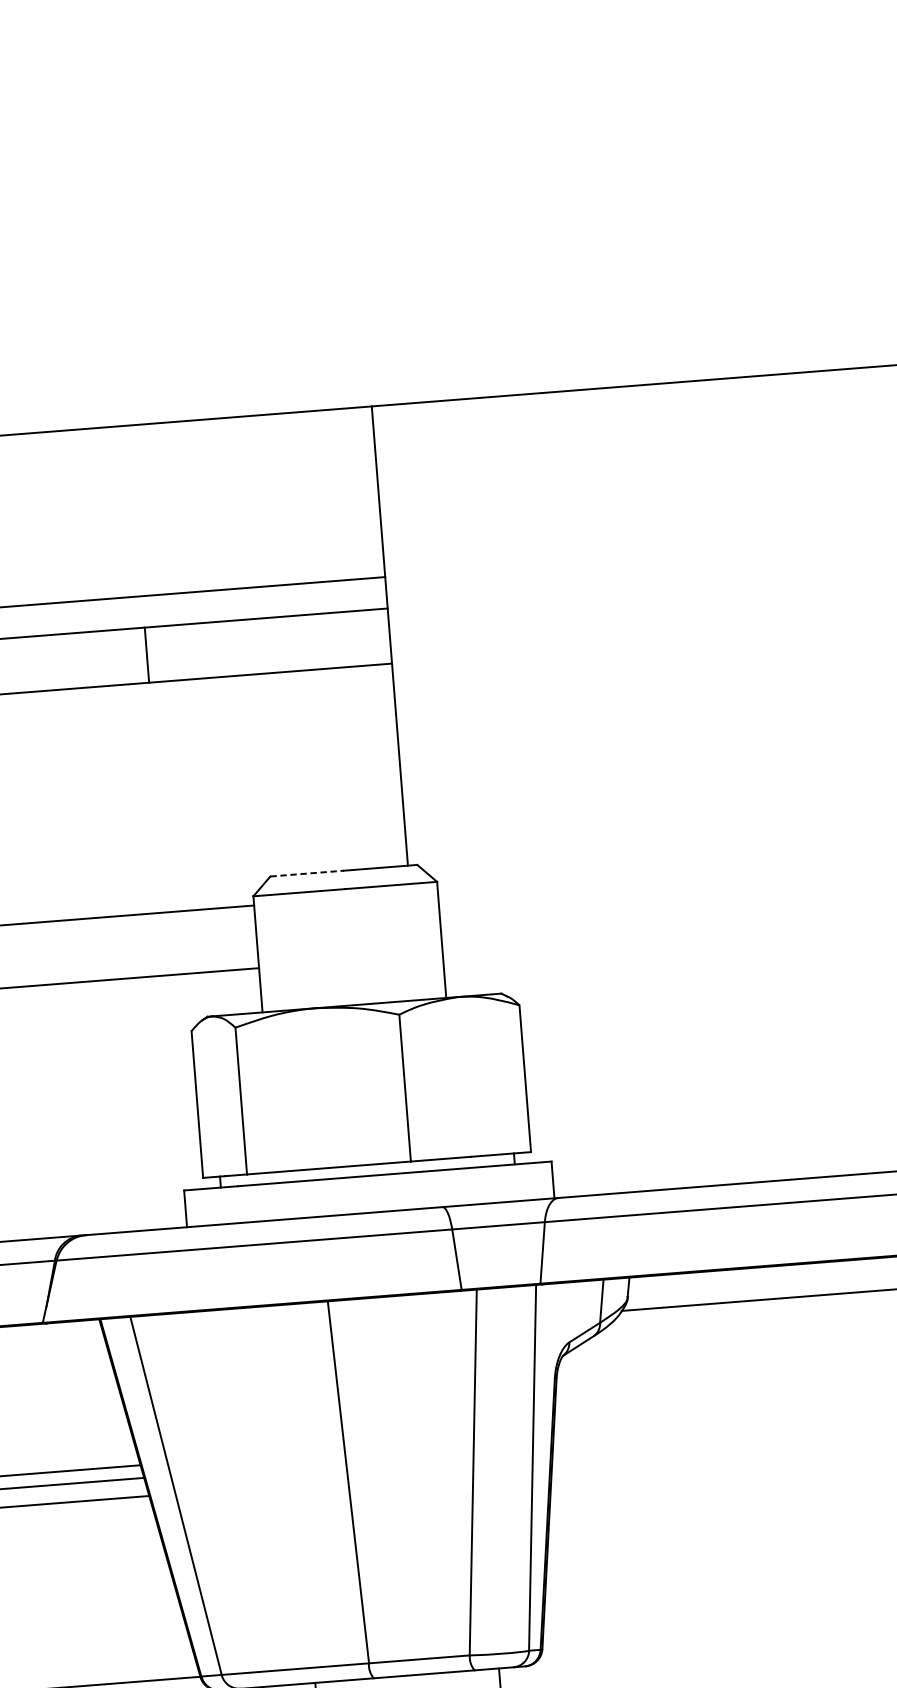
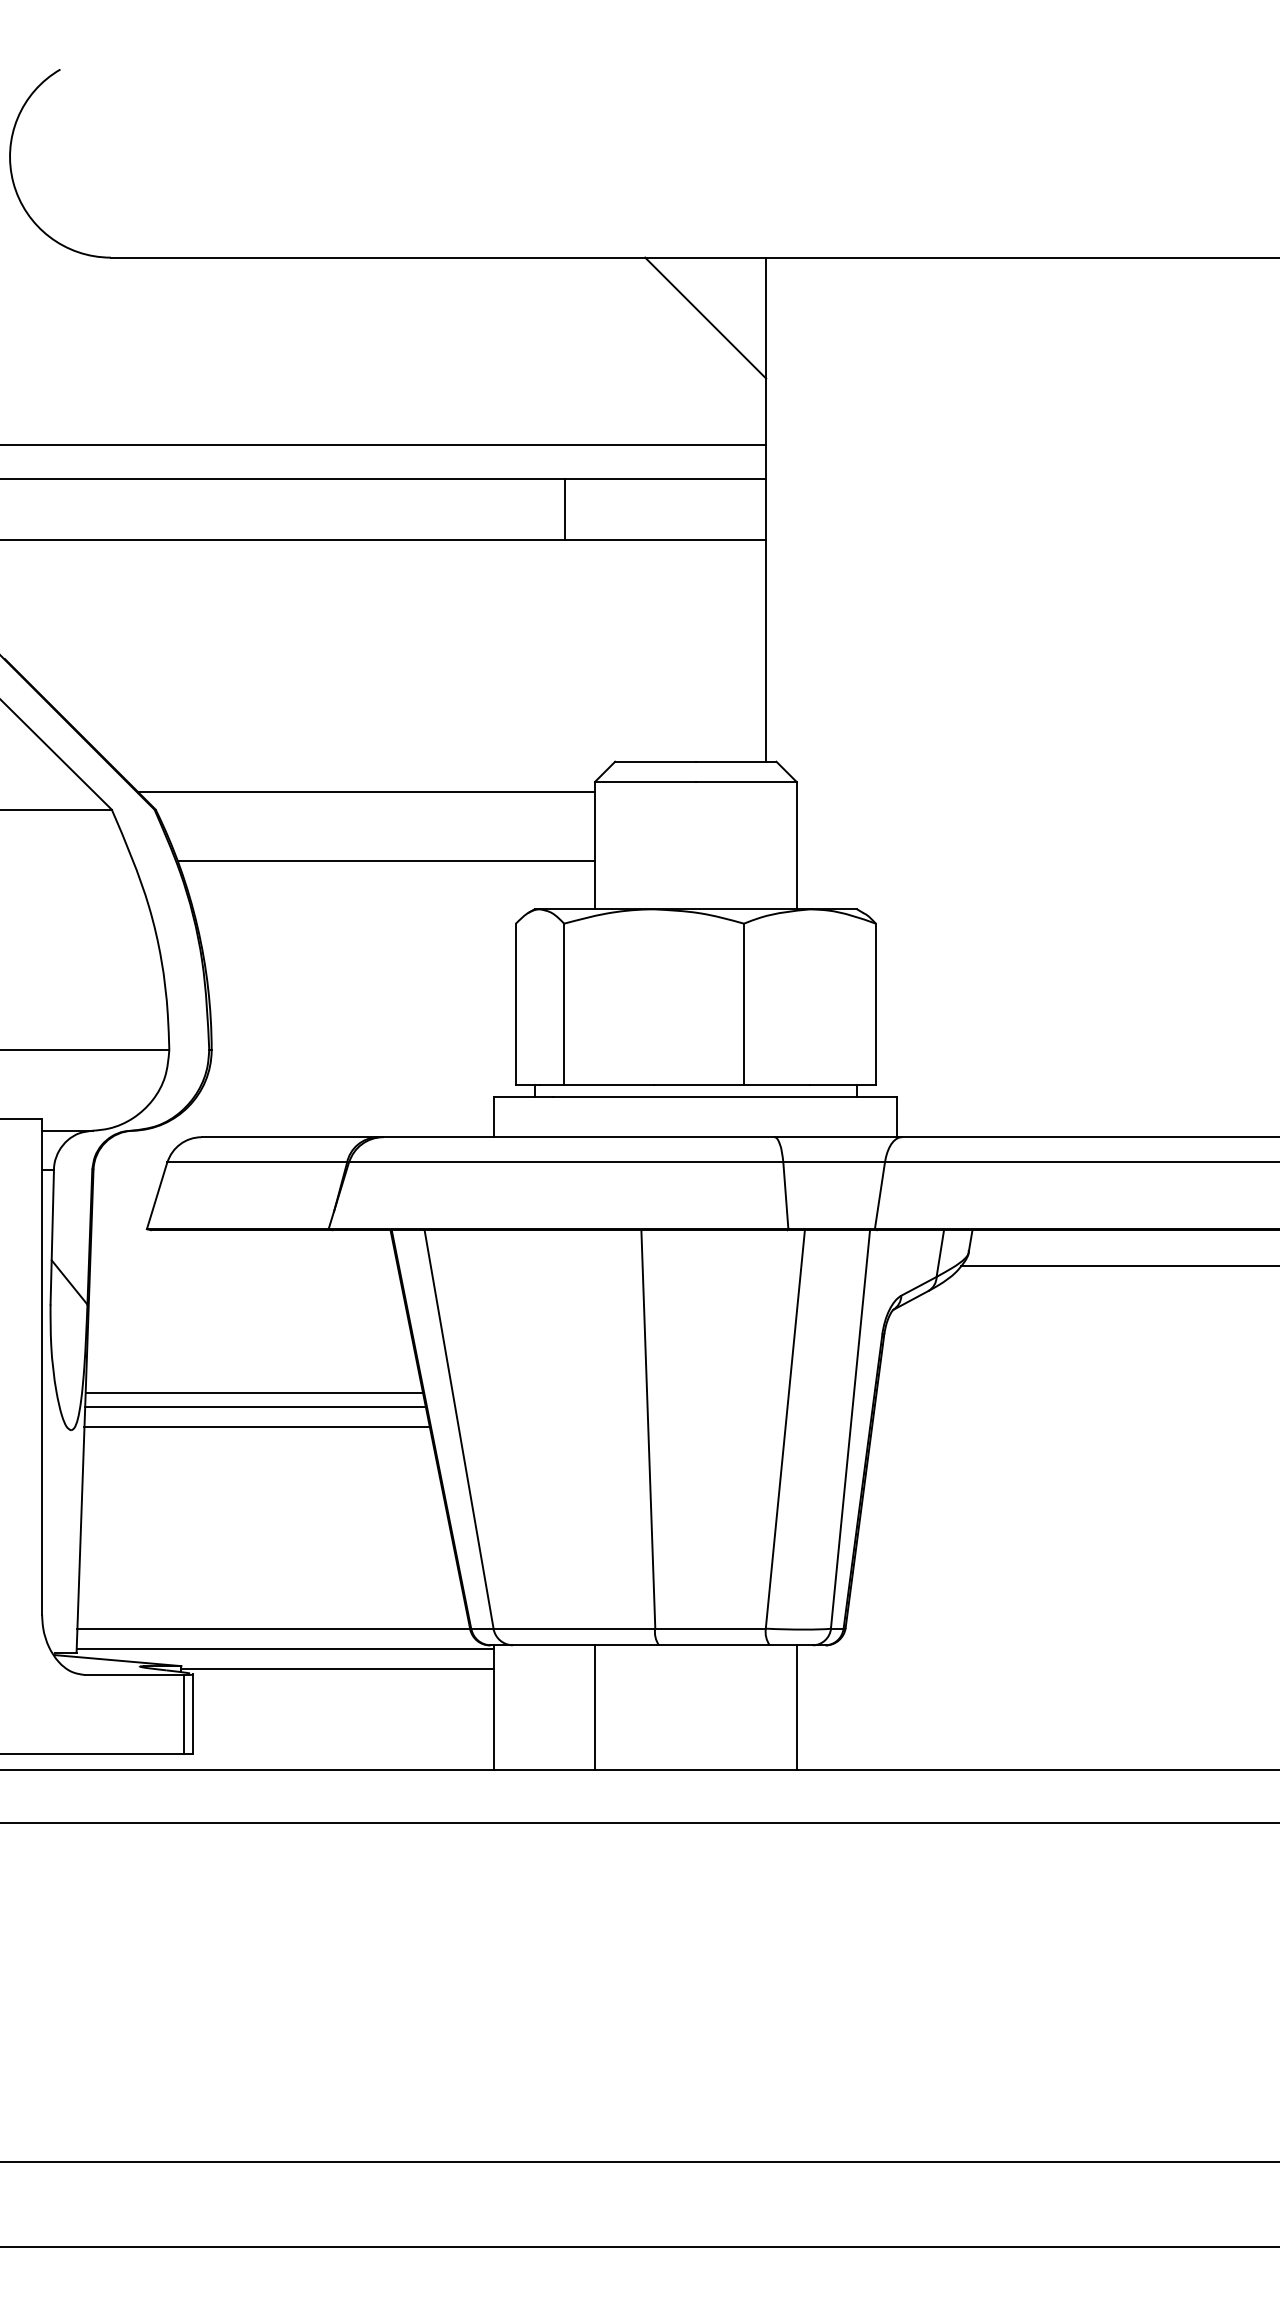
line: (320, 465) -> (705, 317), added
line: (146, 654) -> (564, 509), moved
line: (307, 873) -> (656, 761), dashed -> solid

